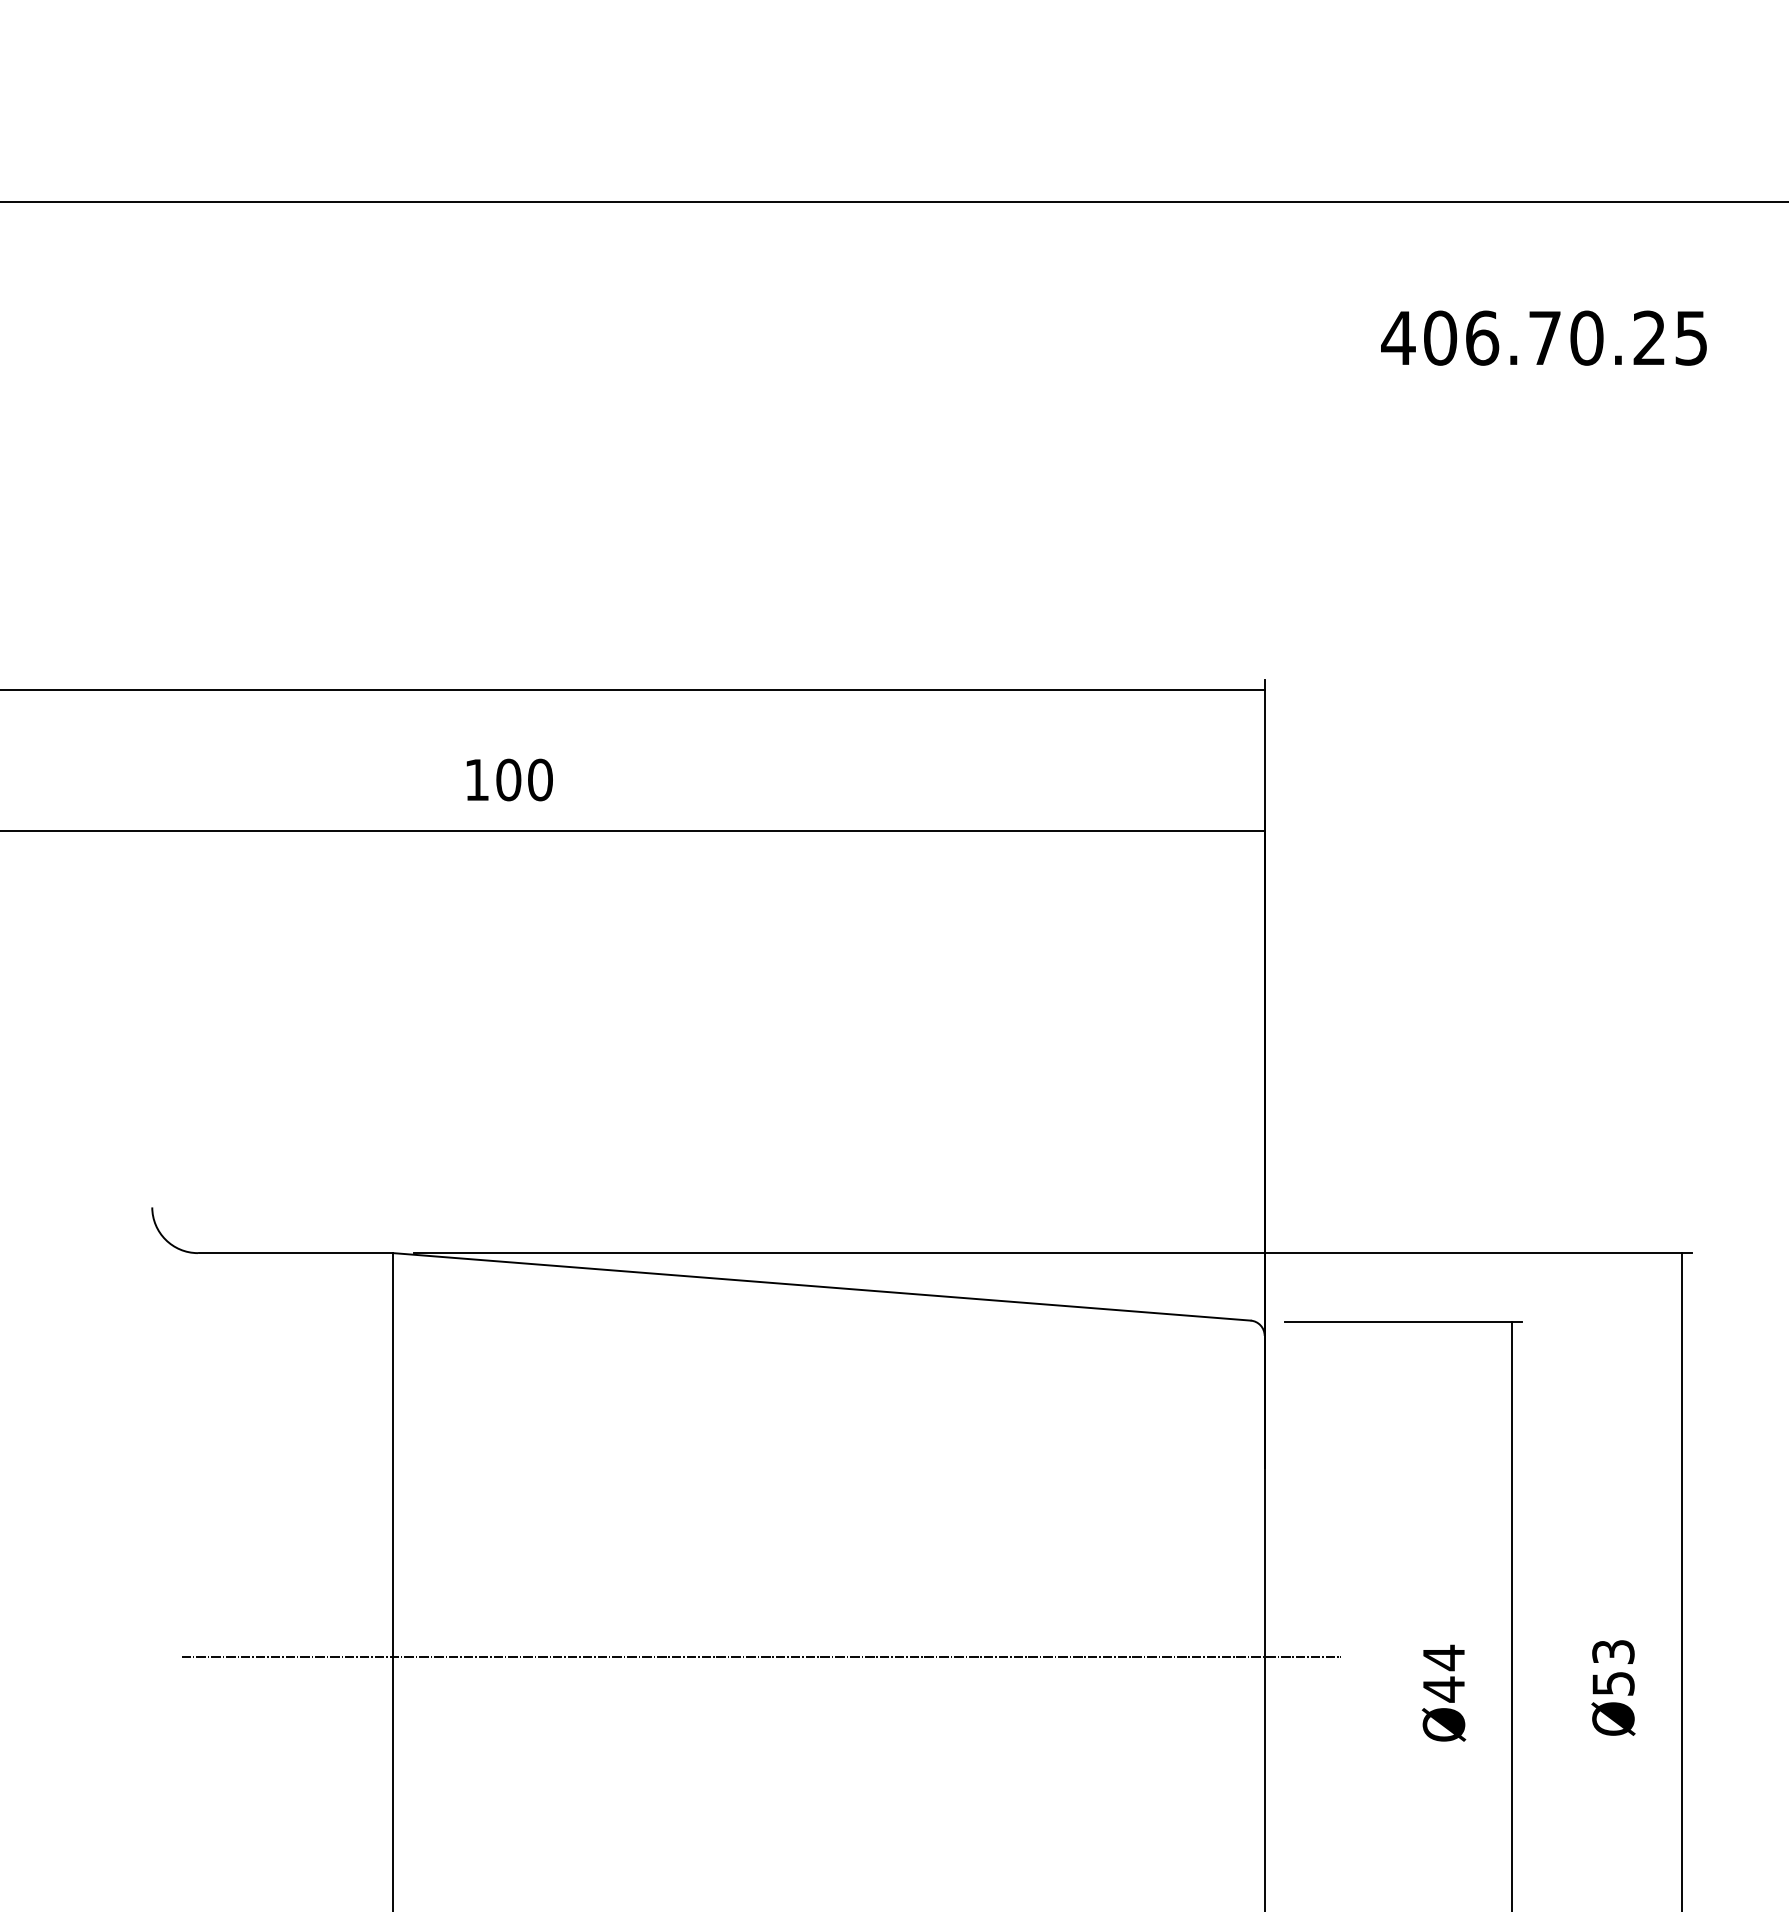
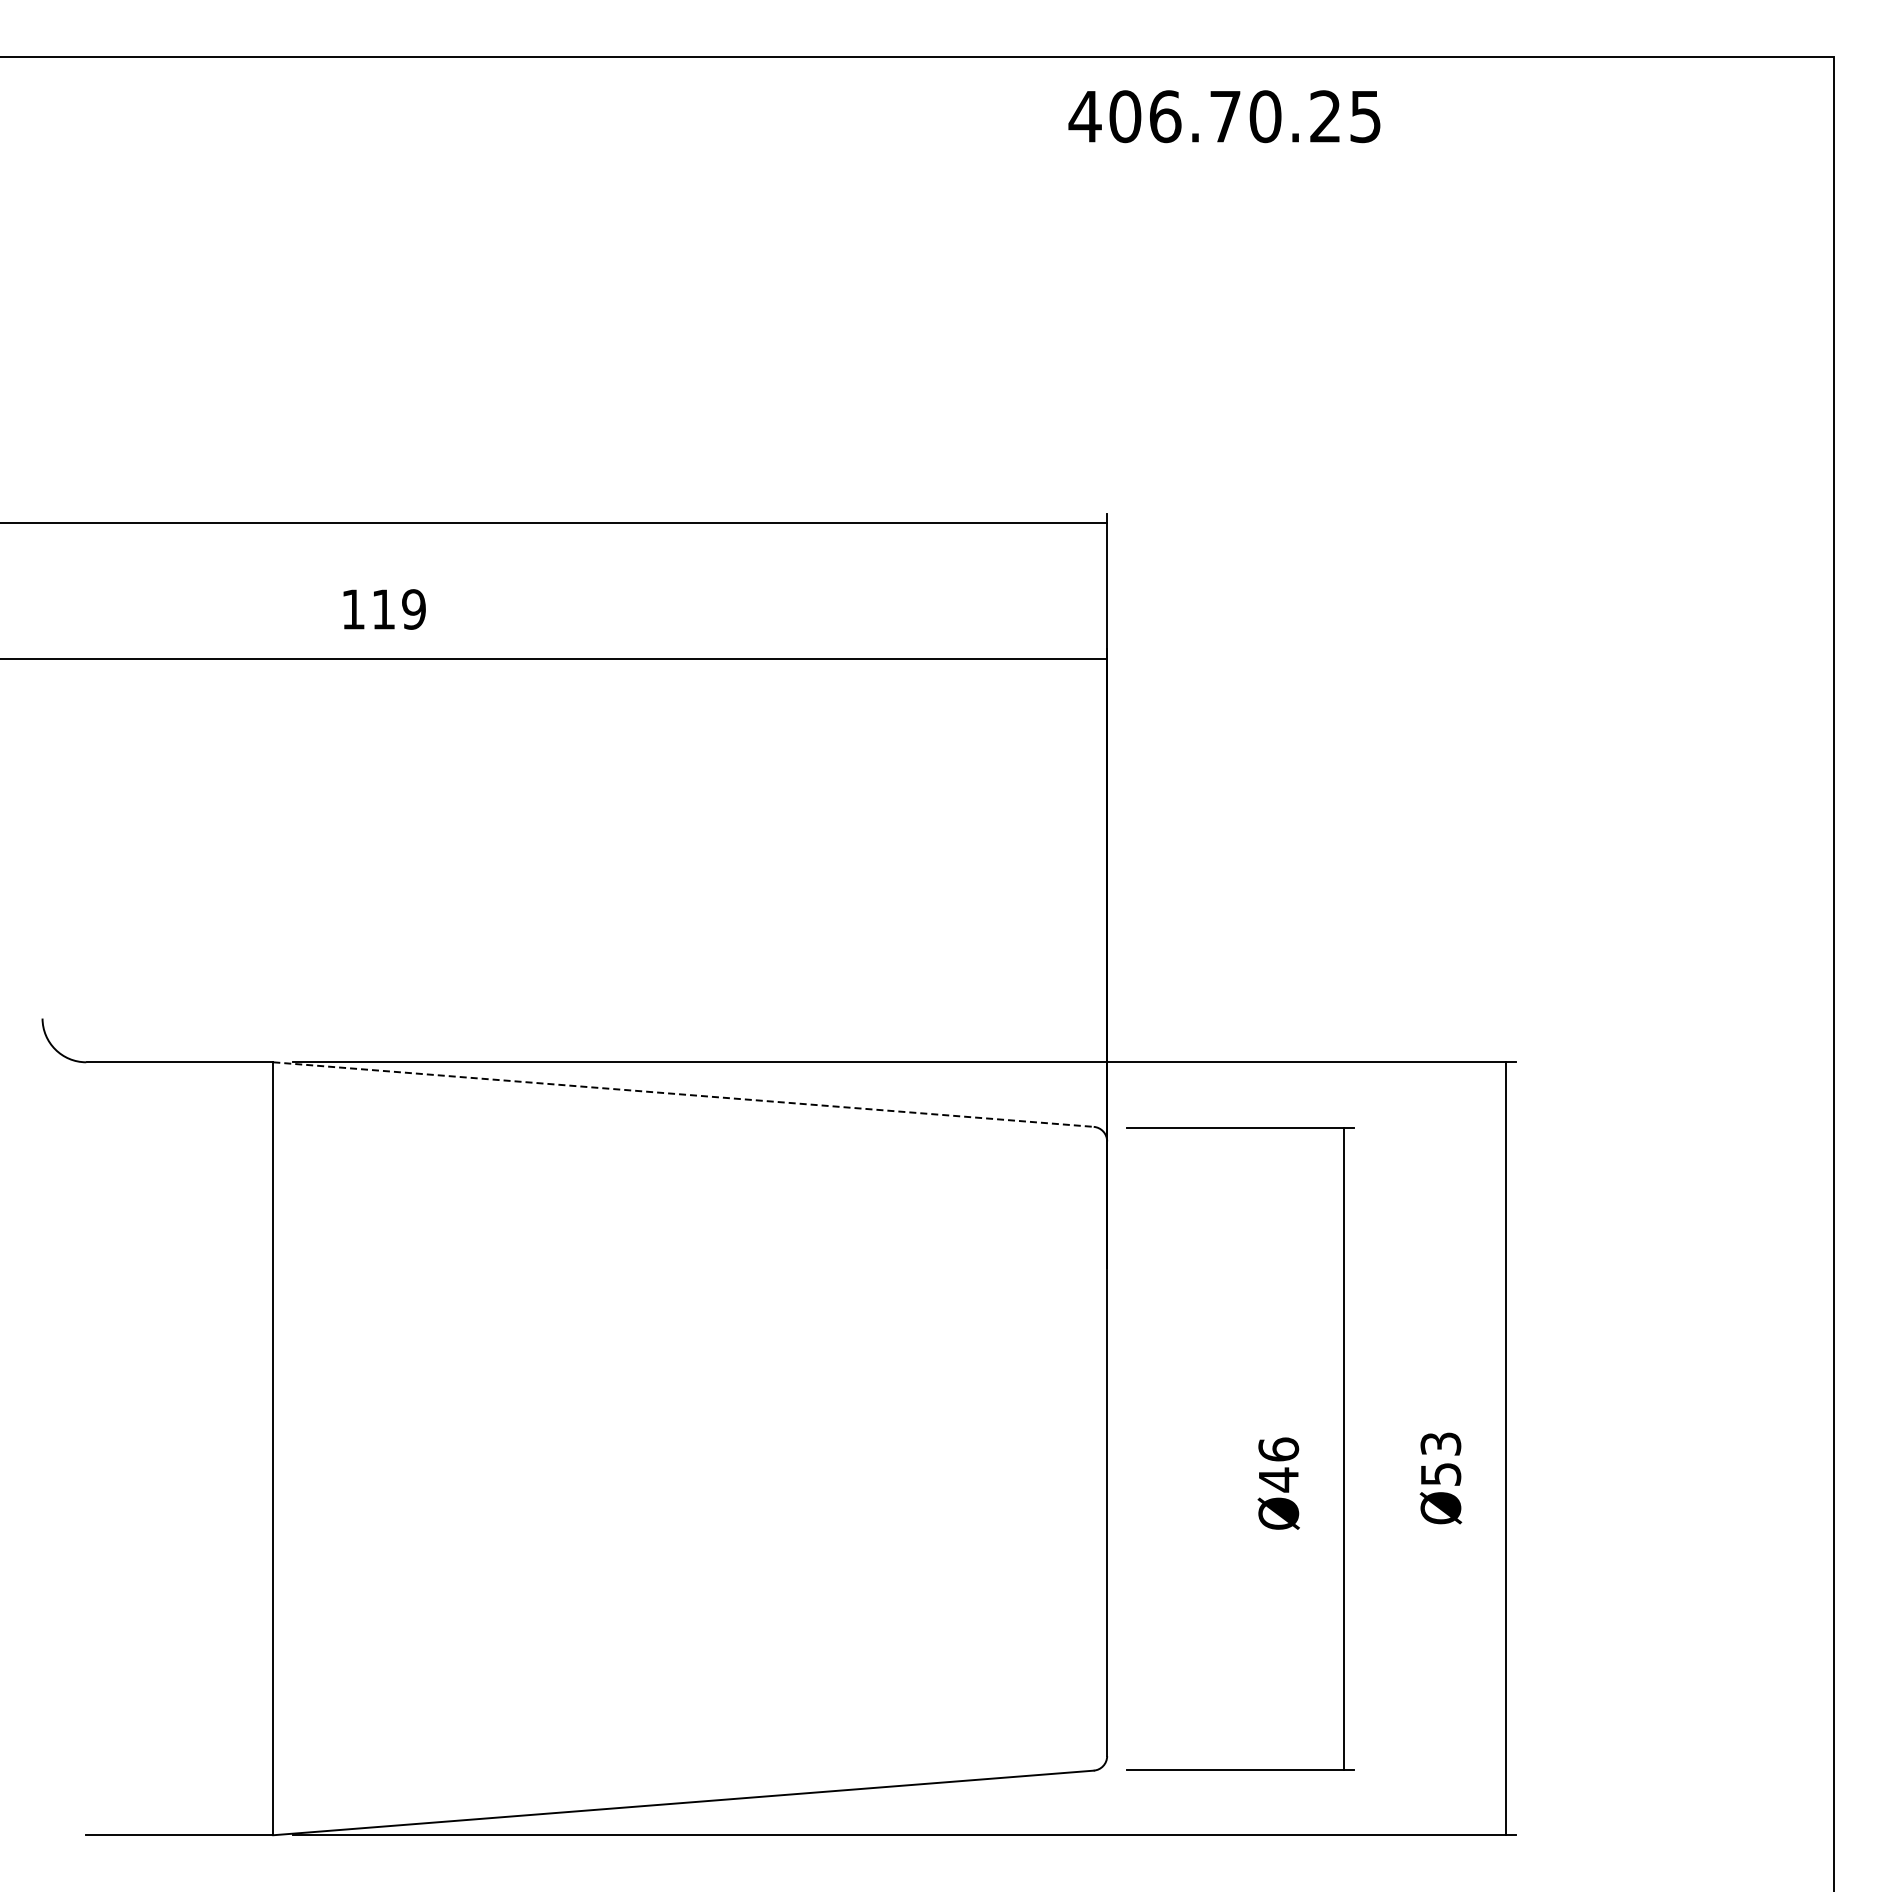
text: (1544, 338) -> (1224, 116), moved
text: (524, 780) -> (398, 609), 100 -> 119
line: (823, 1286) -> (684, 1094), solid -> dashed
line: (761, 1656) -> (625, 1448), removed
text: (1443, 1657) -> (1278, 1449), Ø44 -> Ø46

